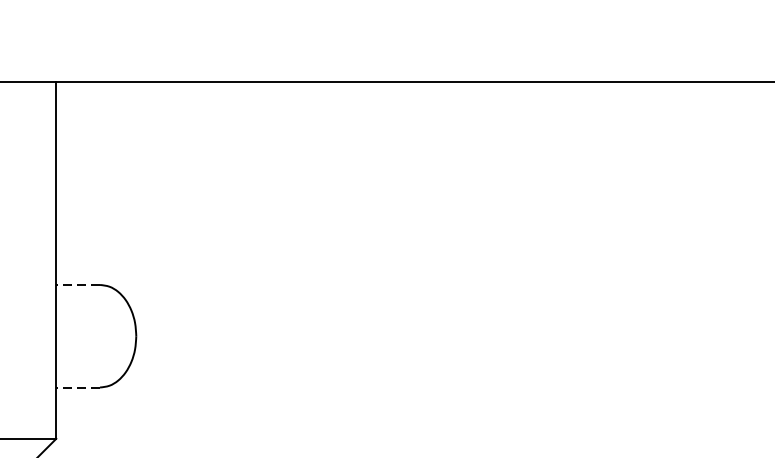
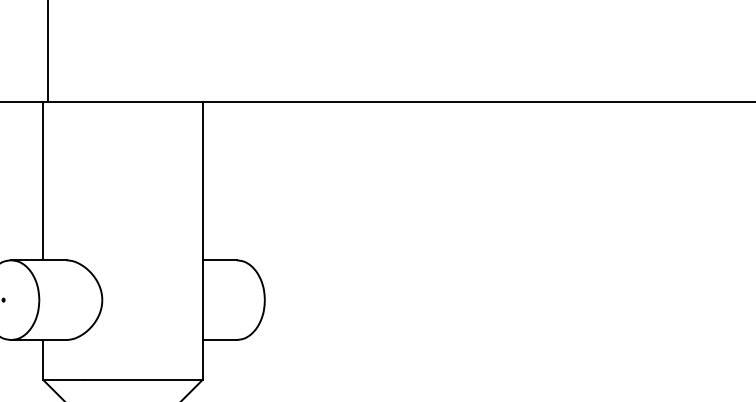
line: (77, 285) -> (219, 260), dashed -> solid
line: (77, 388) -> (219, 340), dashed -> solid

